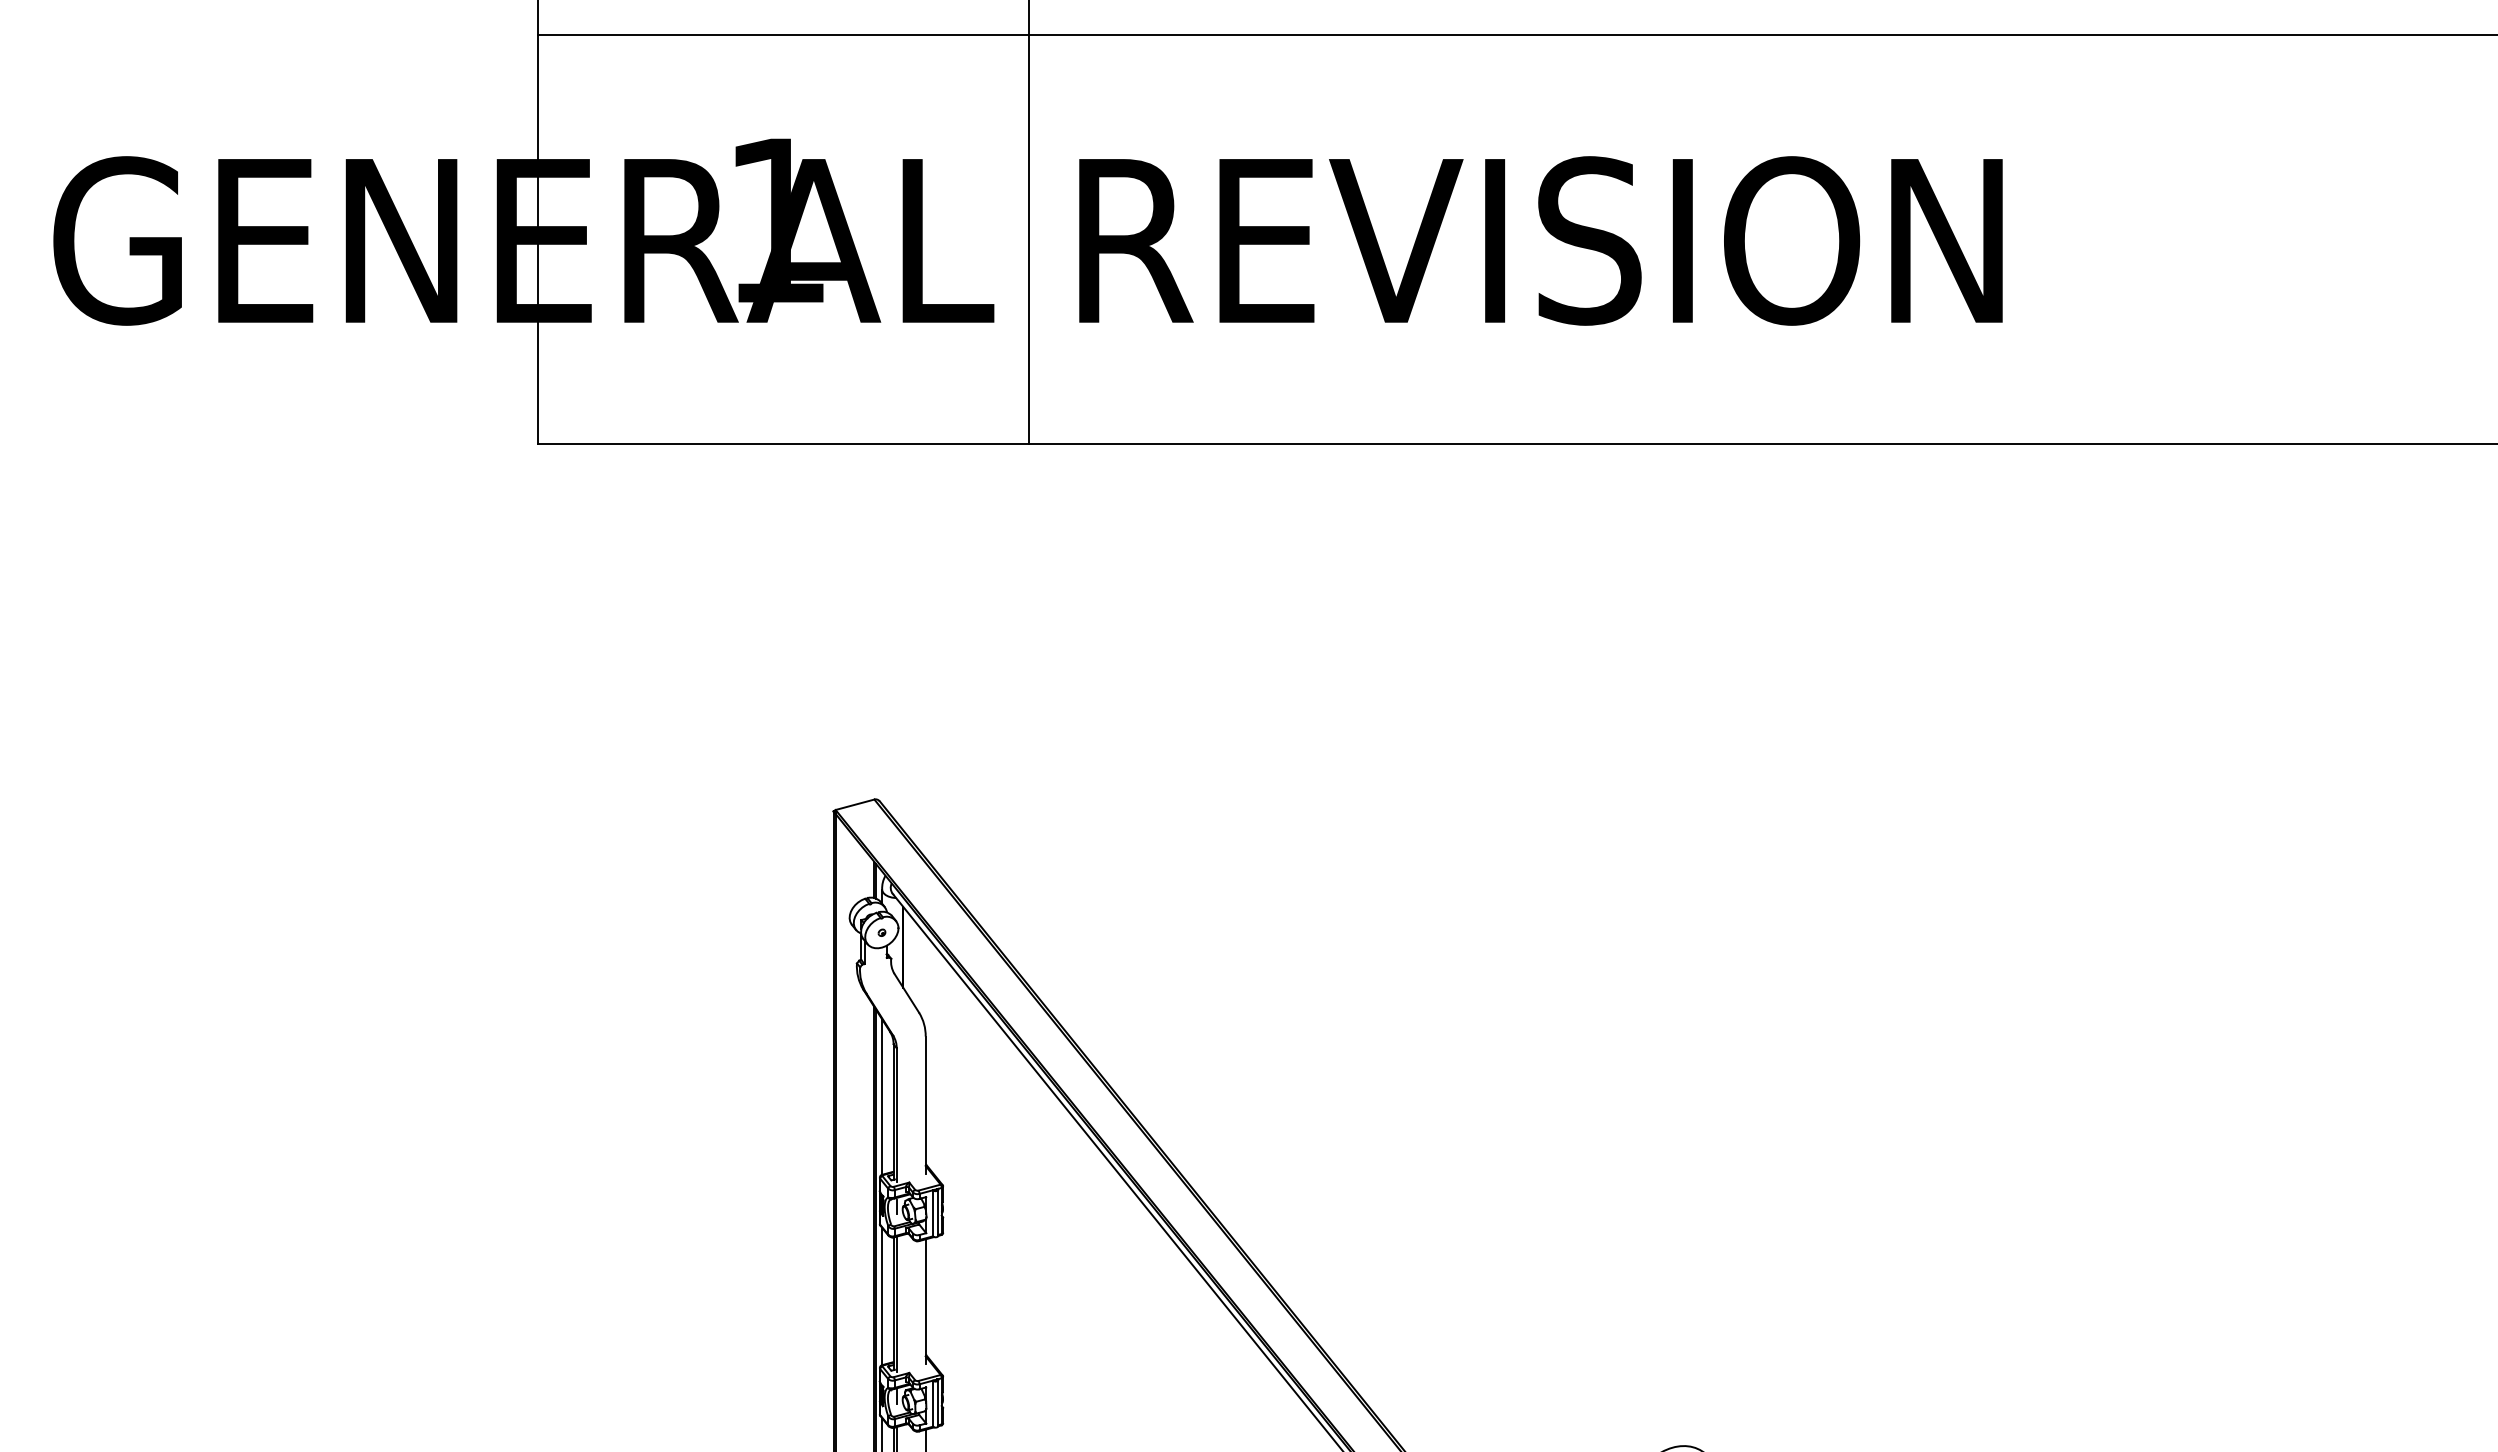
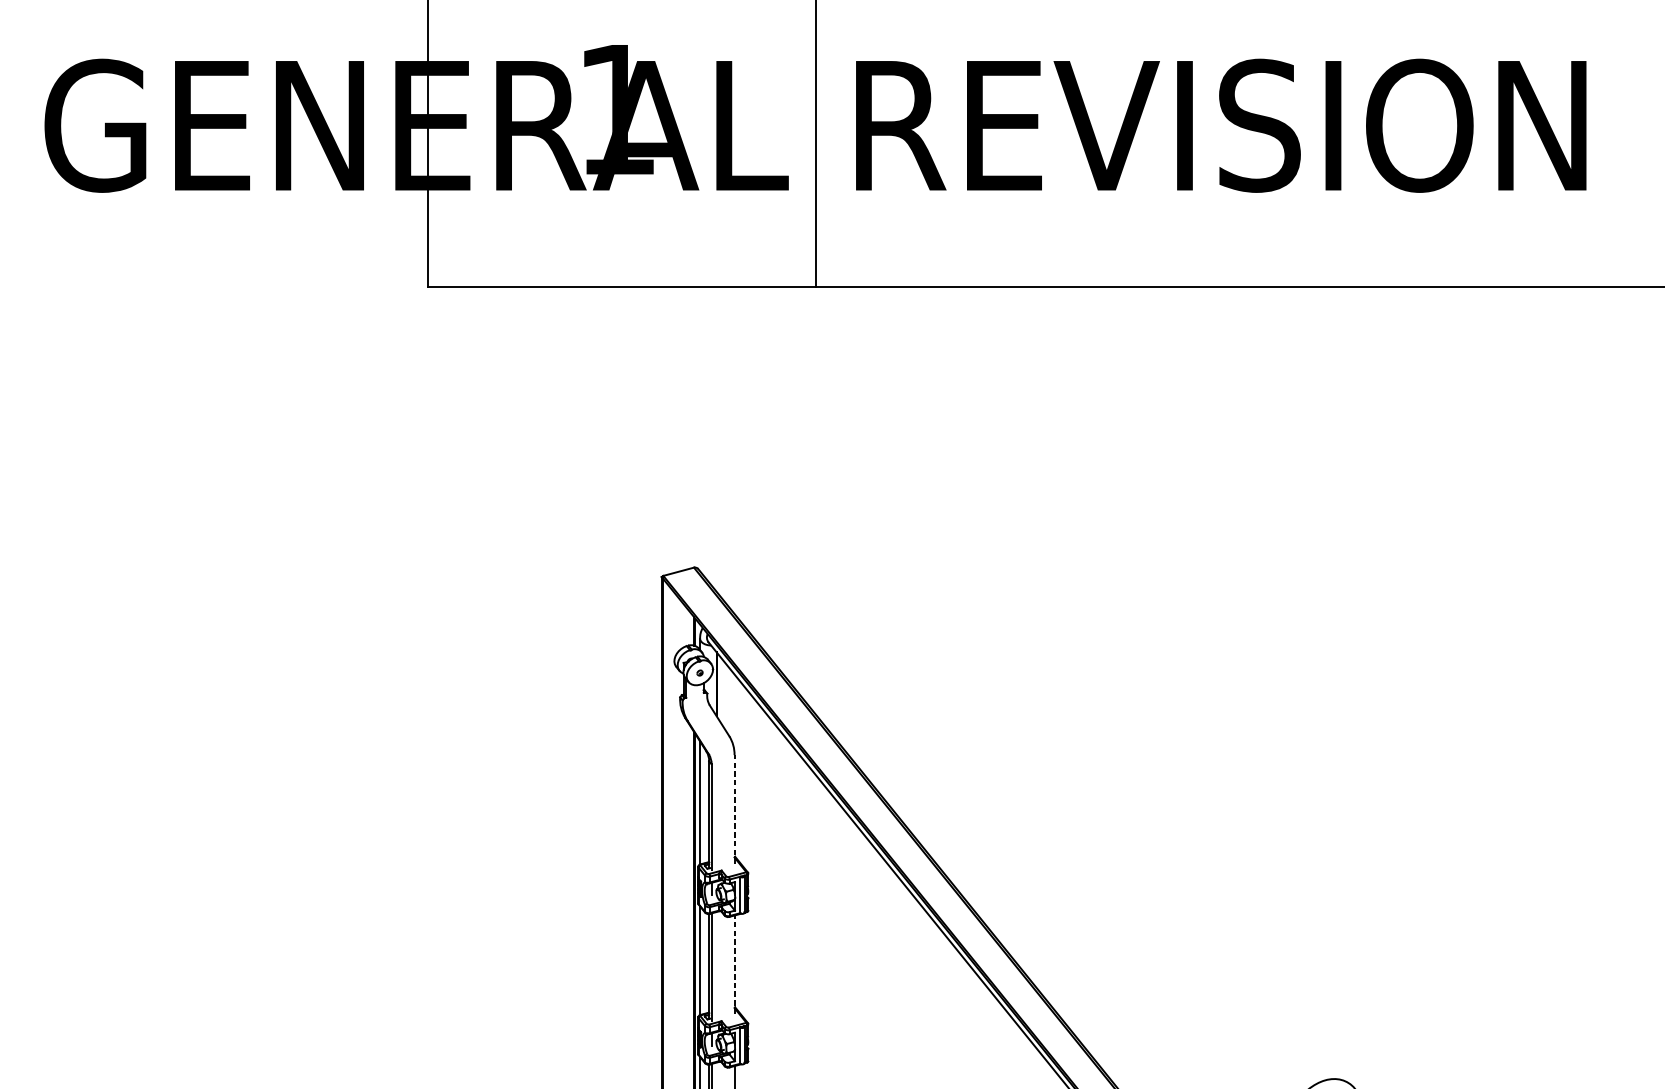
line: (925, 1105) -> (734, 809), solid -> dashed
line: (925, 1301) -> (734, 964), solid -> dashed

